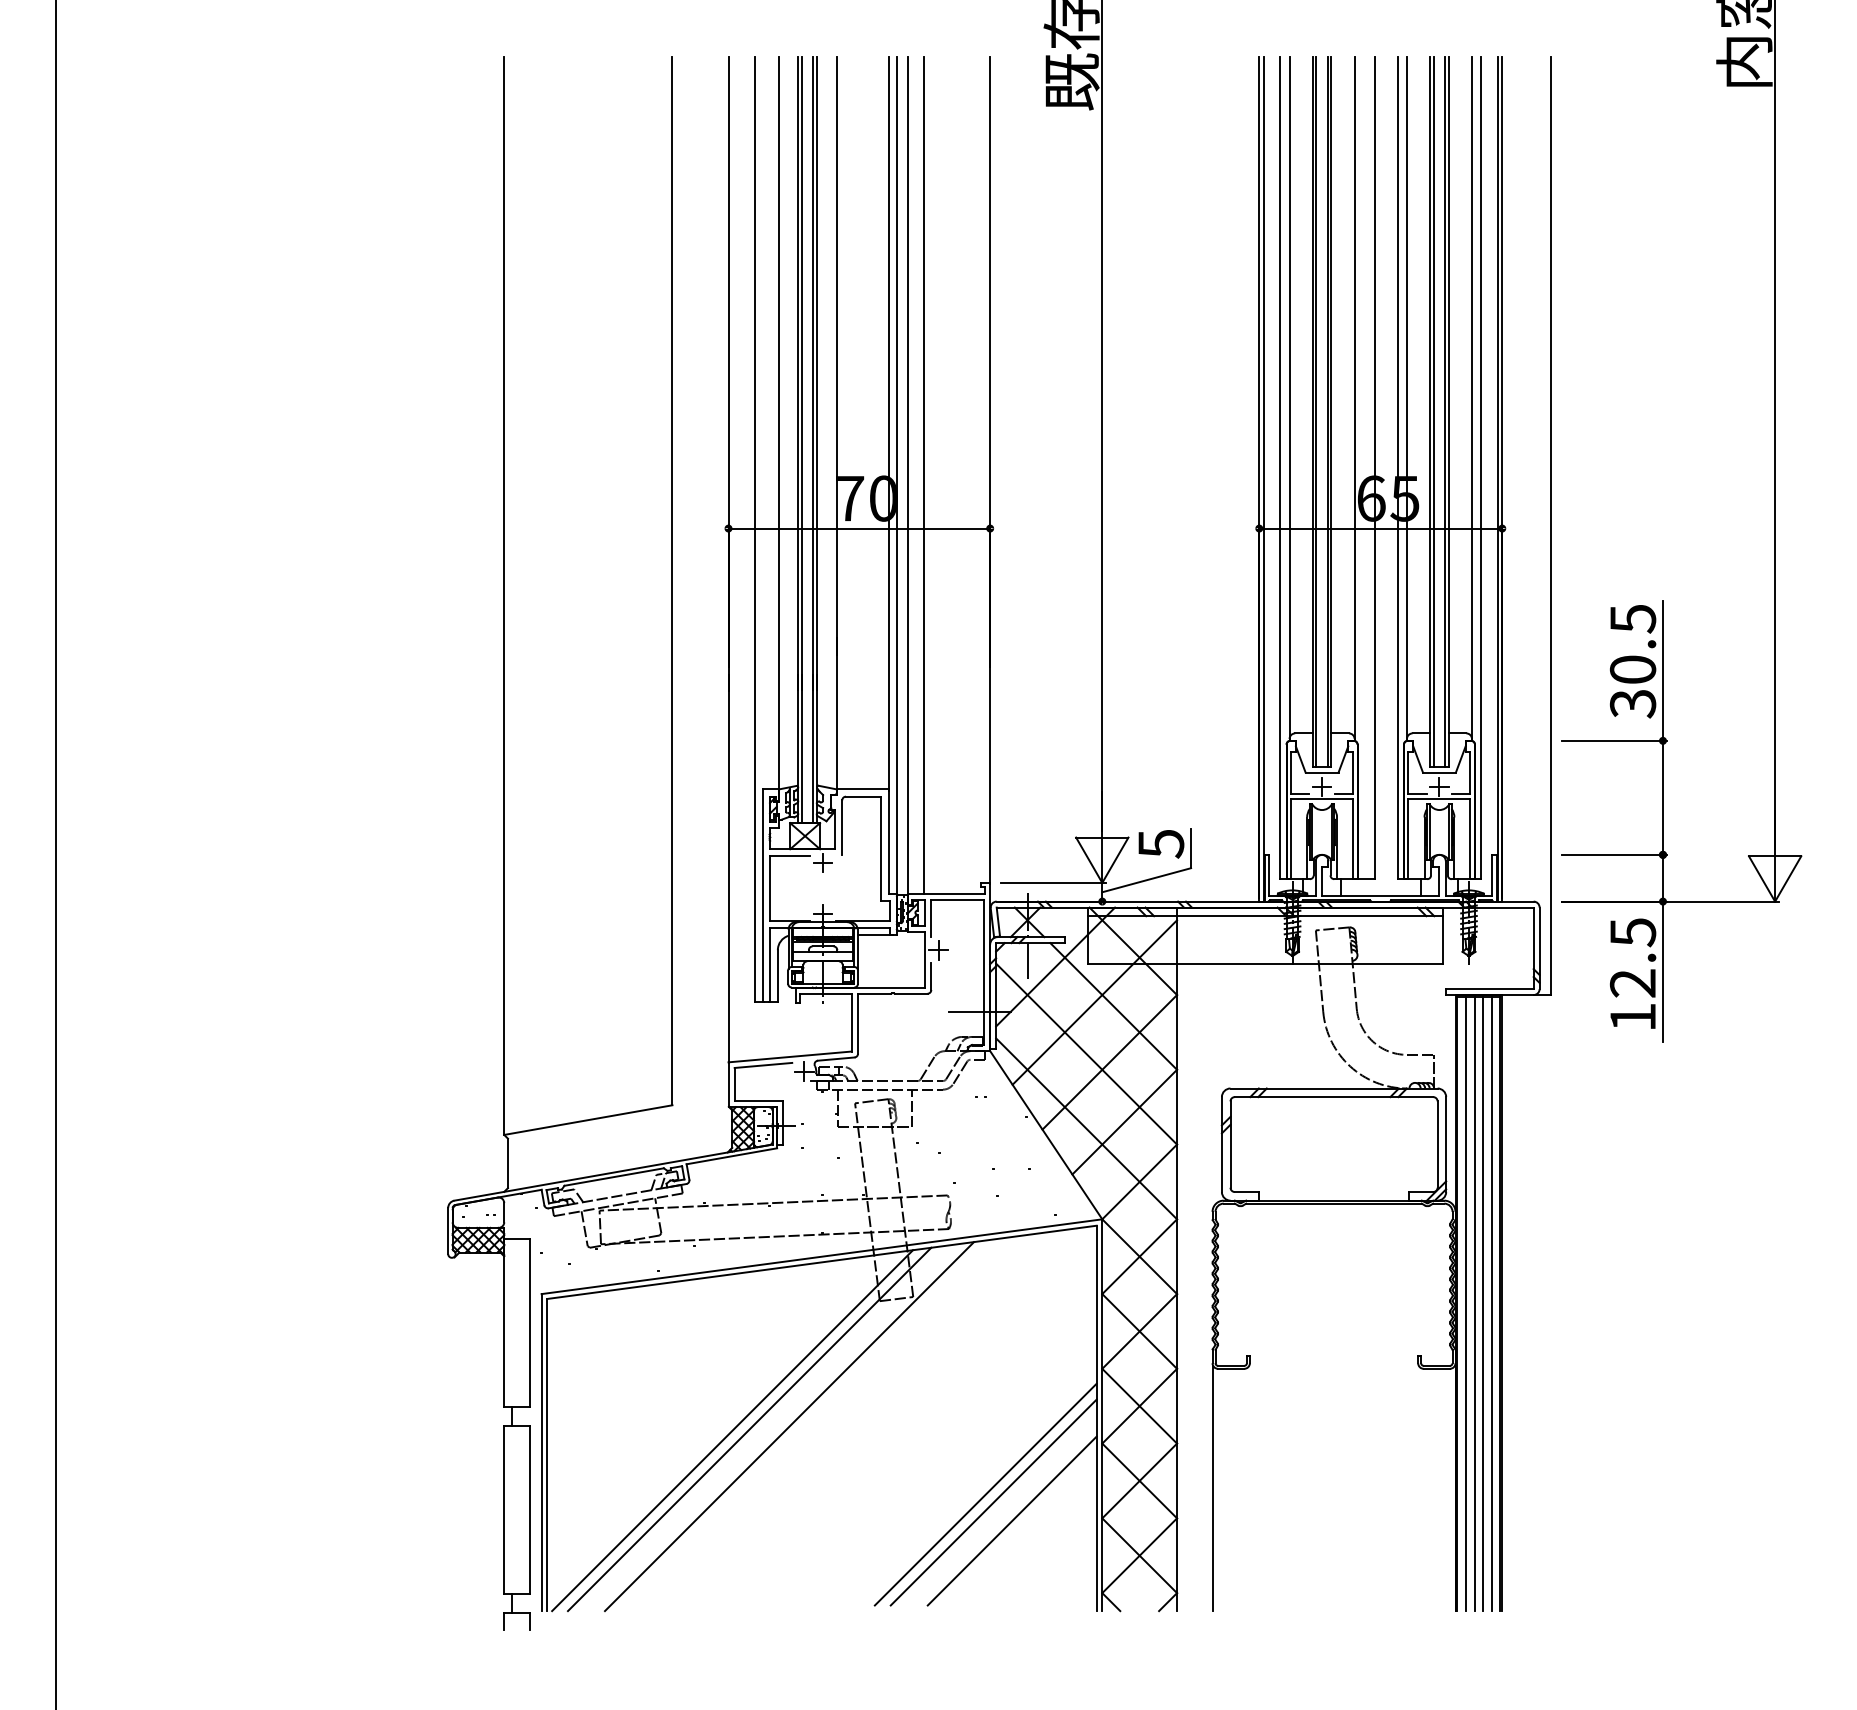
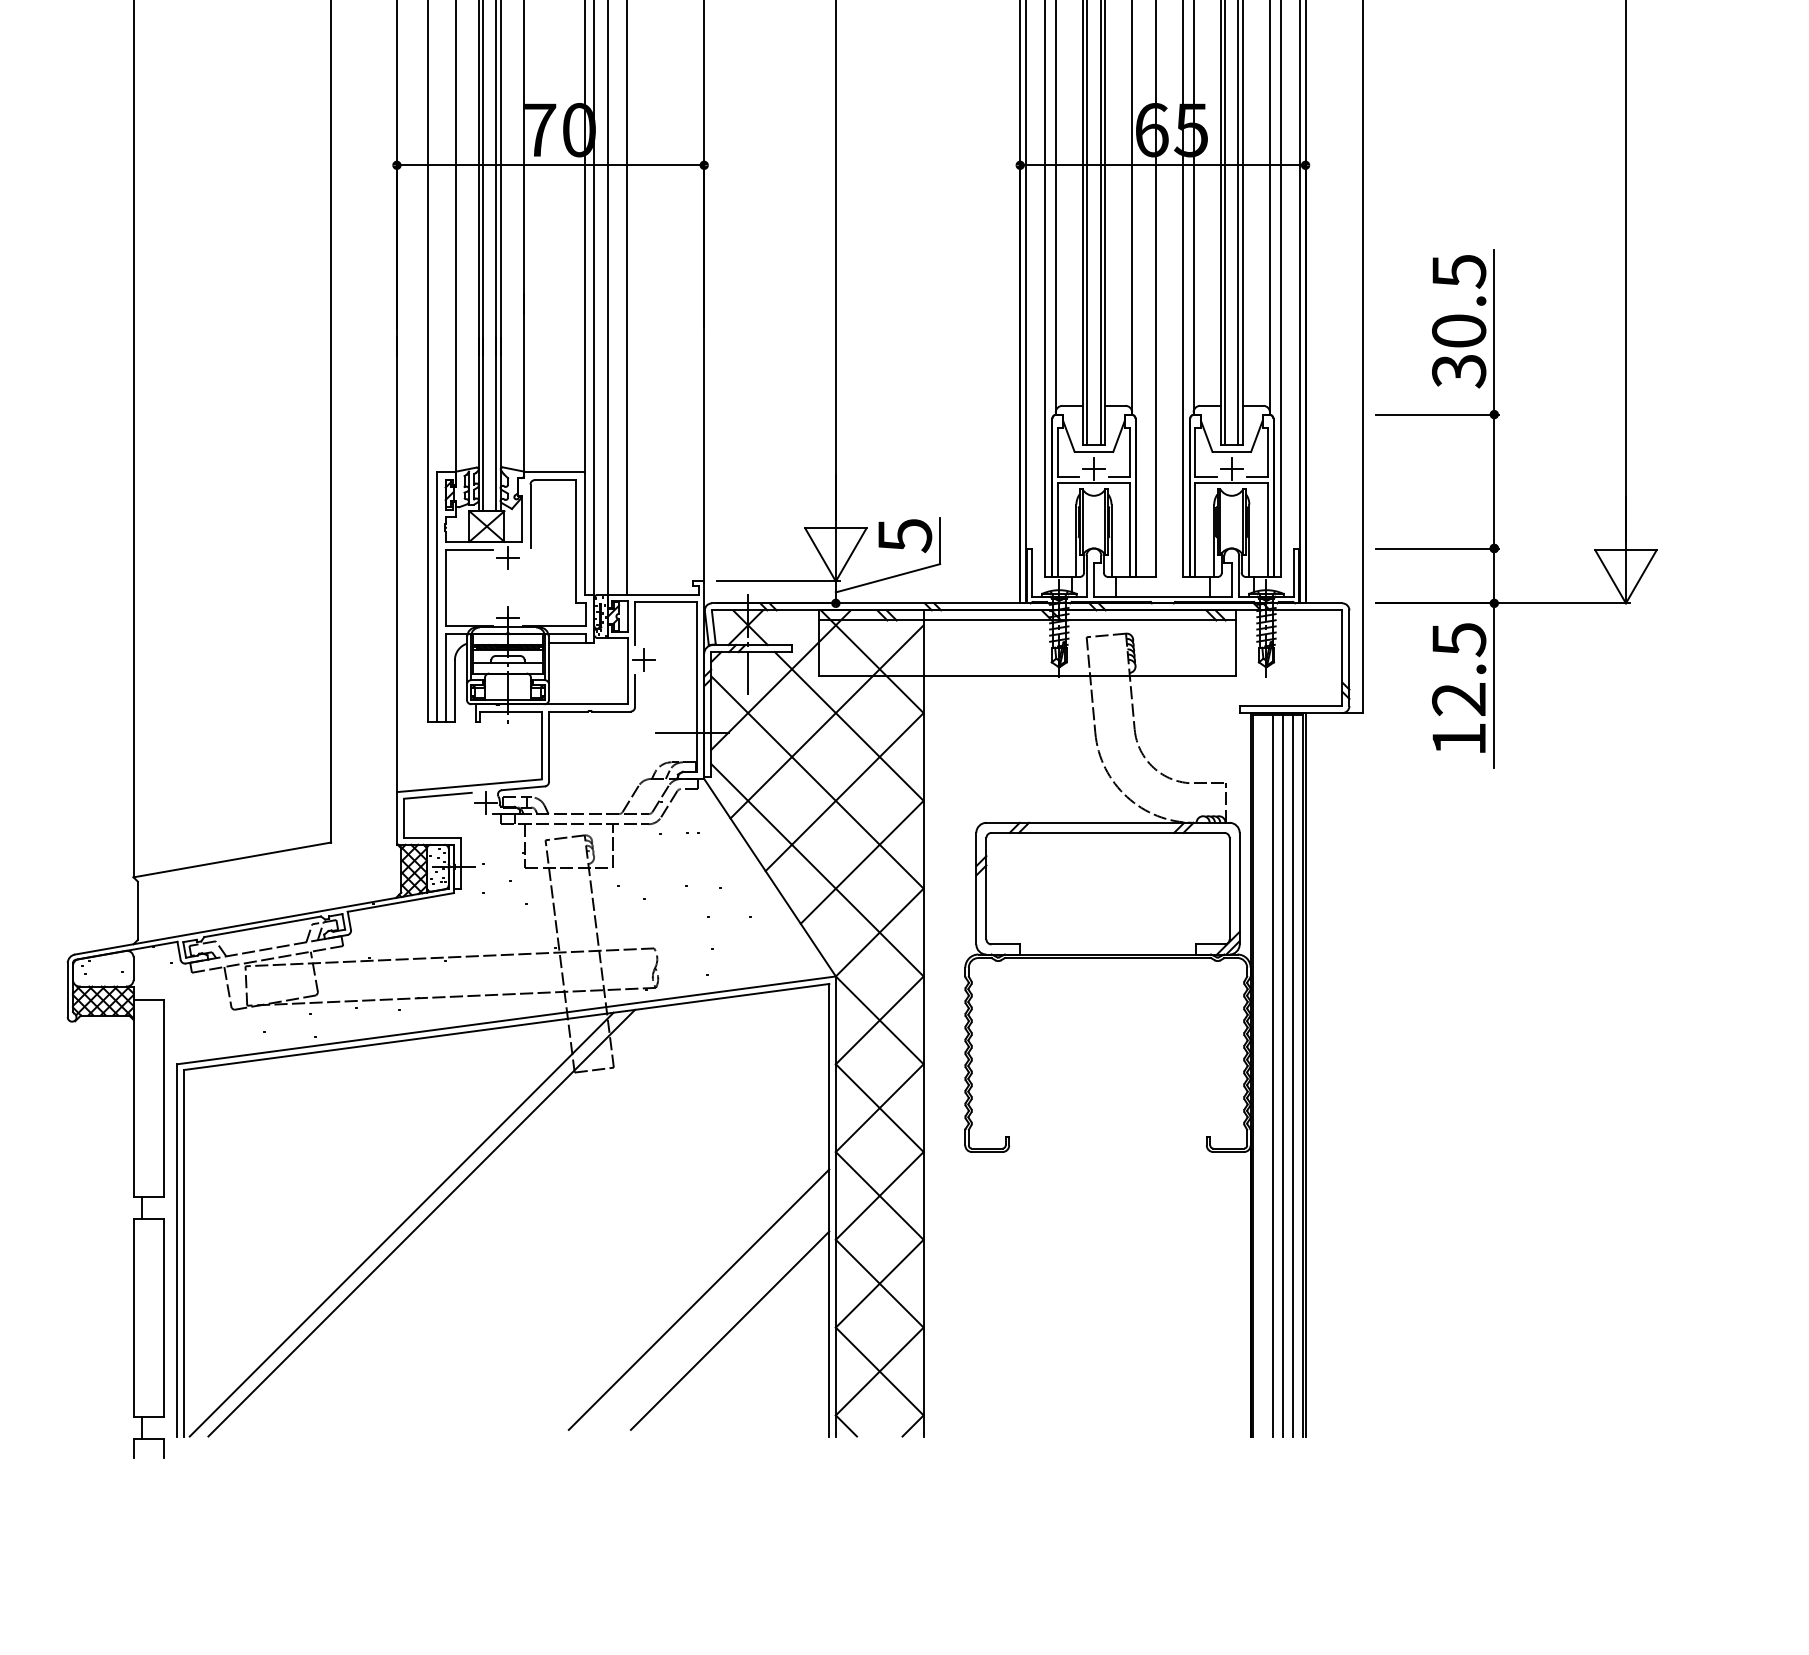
line: (1466, 1303) -> (1263, 1075), removed
line: (789, 1426) -> (468, 1219), removed
line: (1212, 1488) -> (965, 1292), removed
line: (993, 1502) -> (708, 1308), removed

